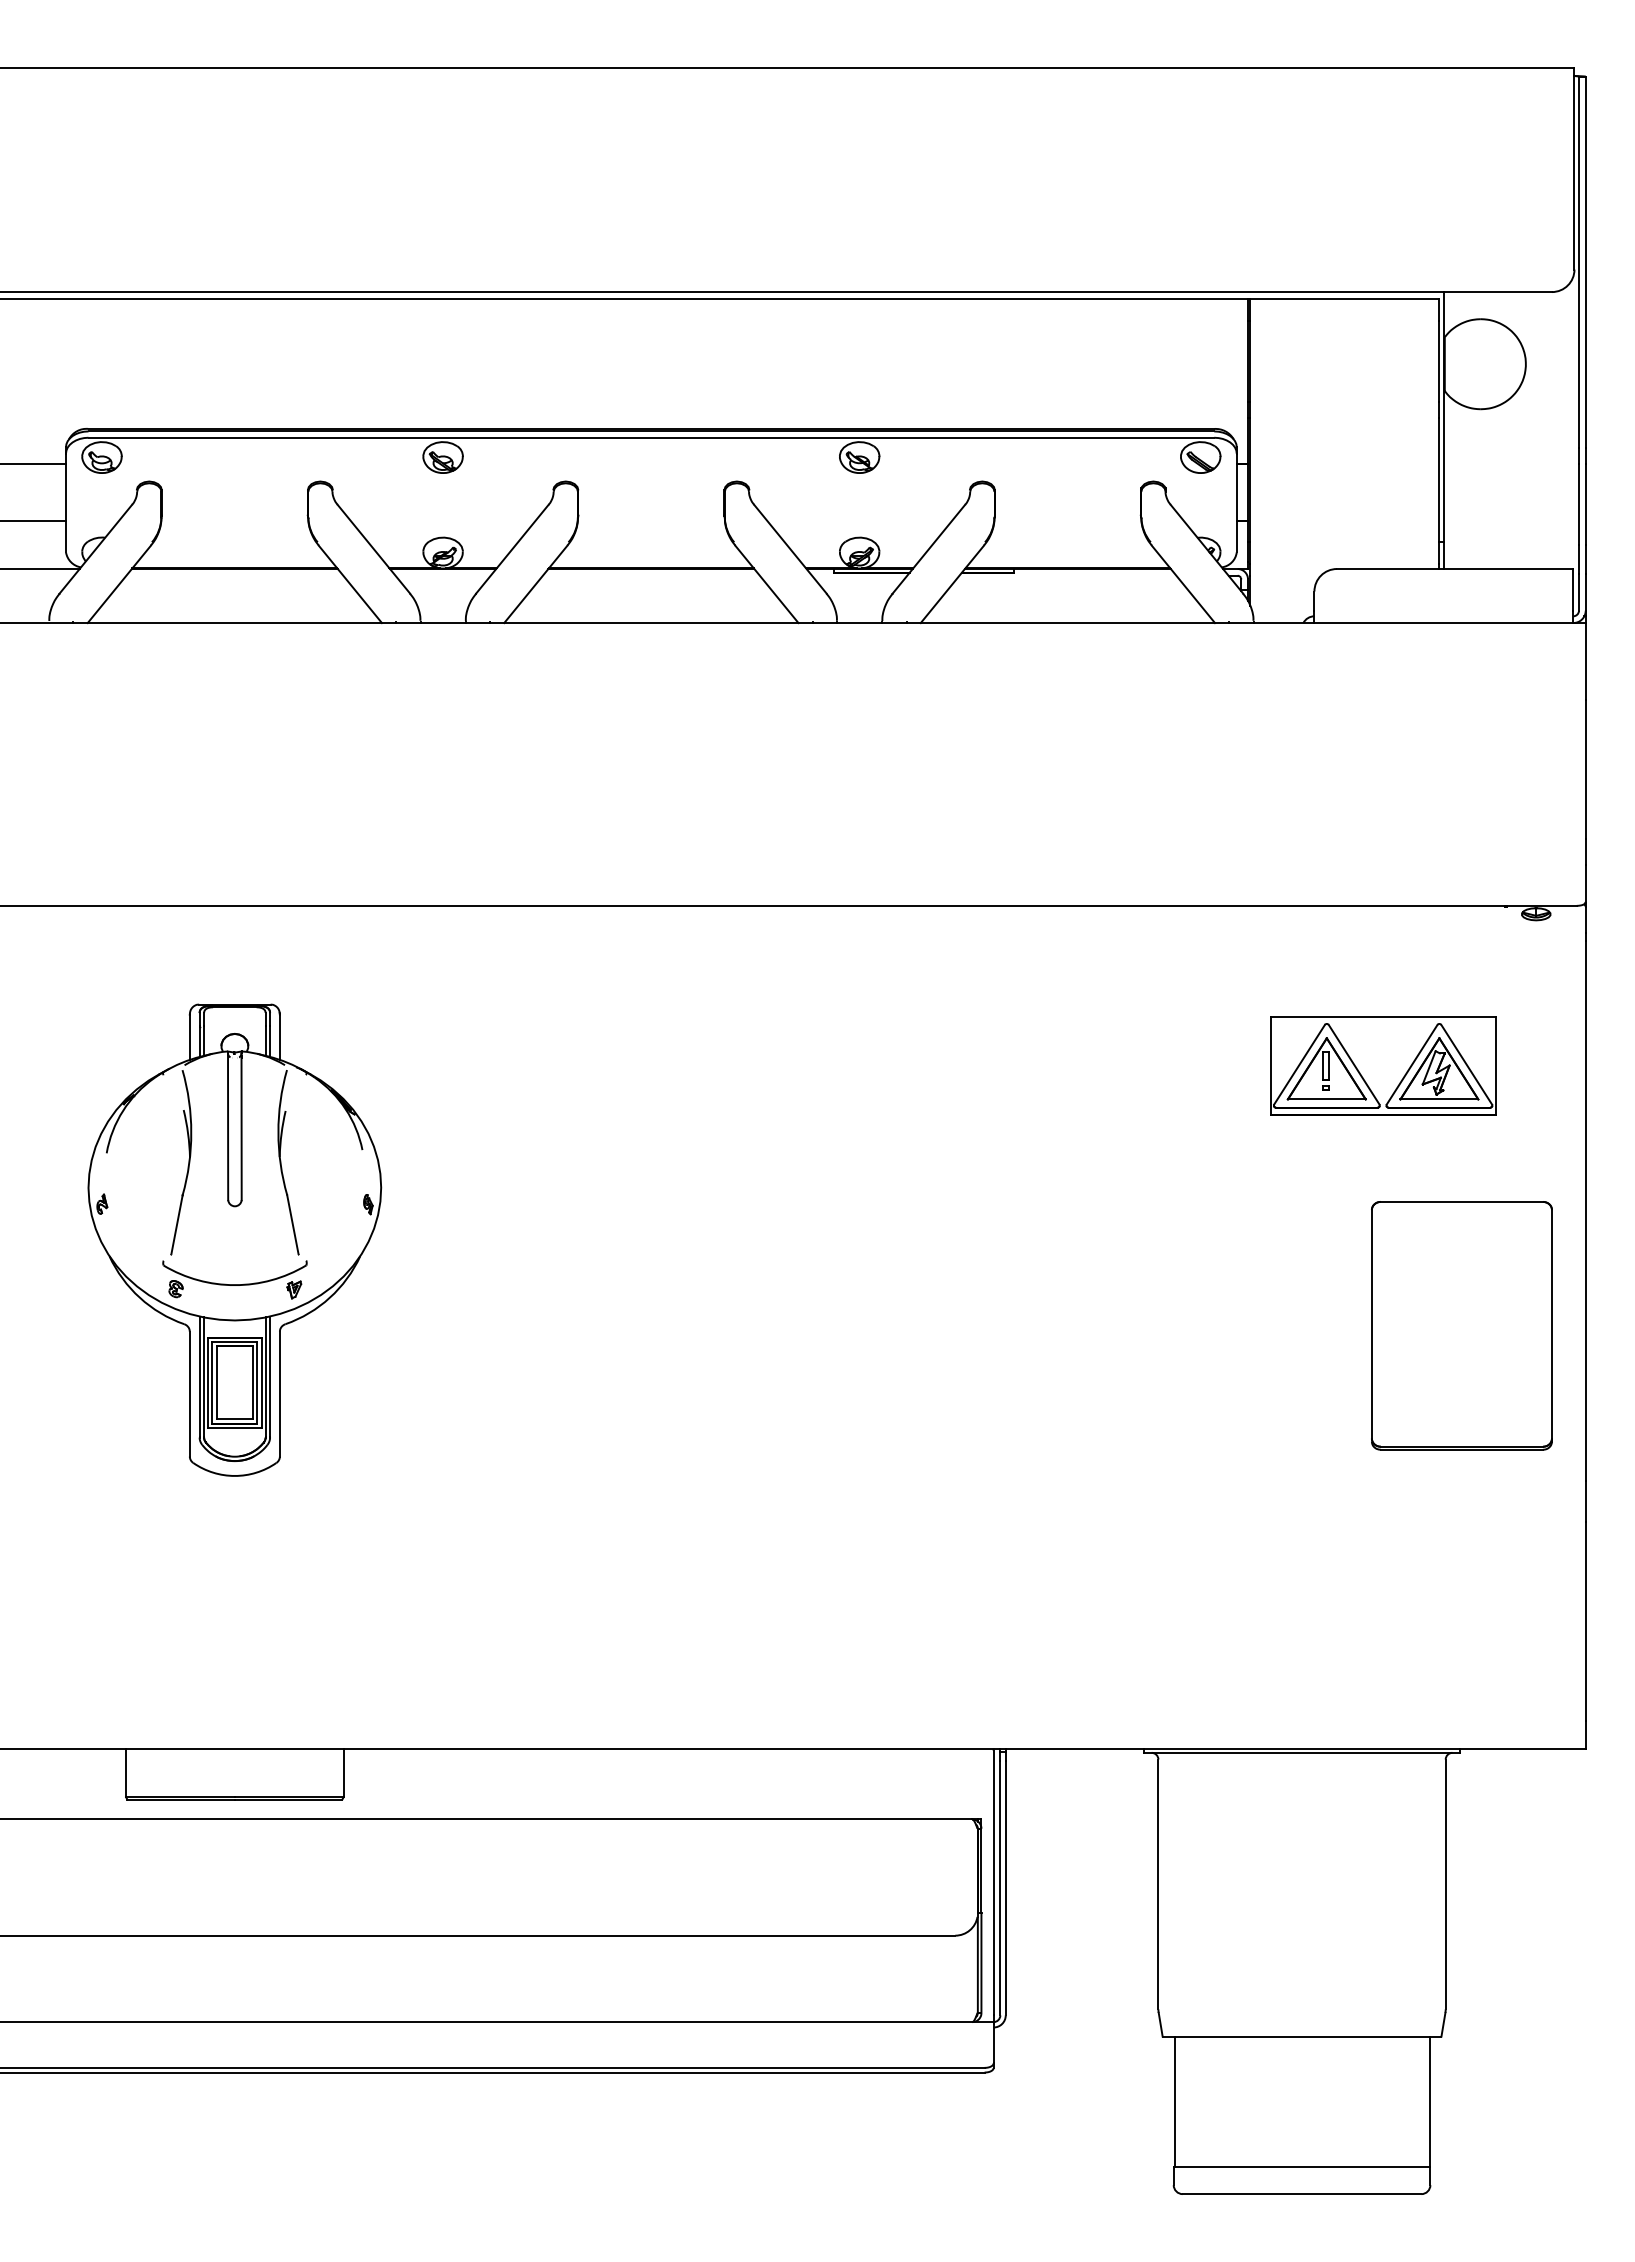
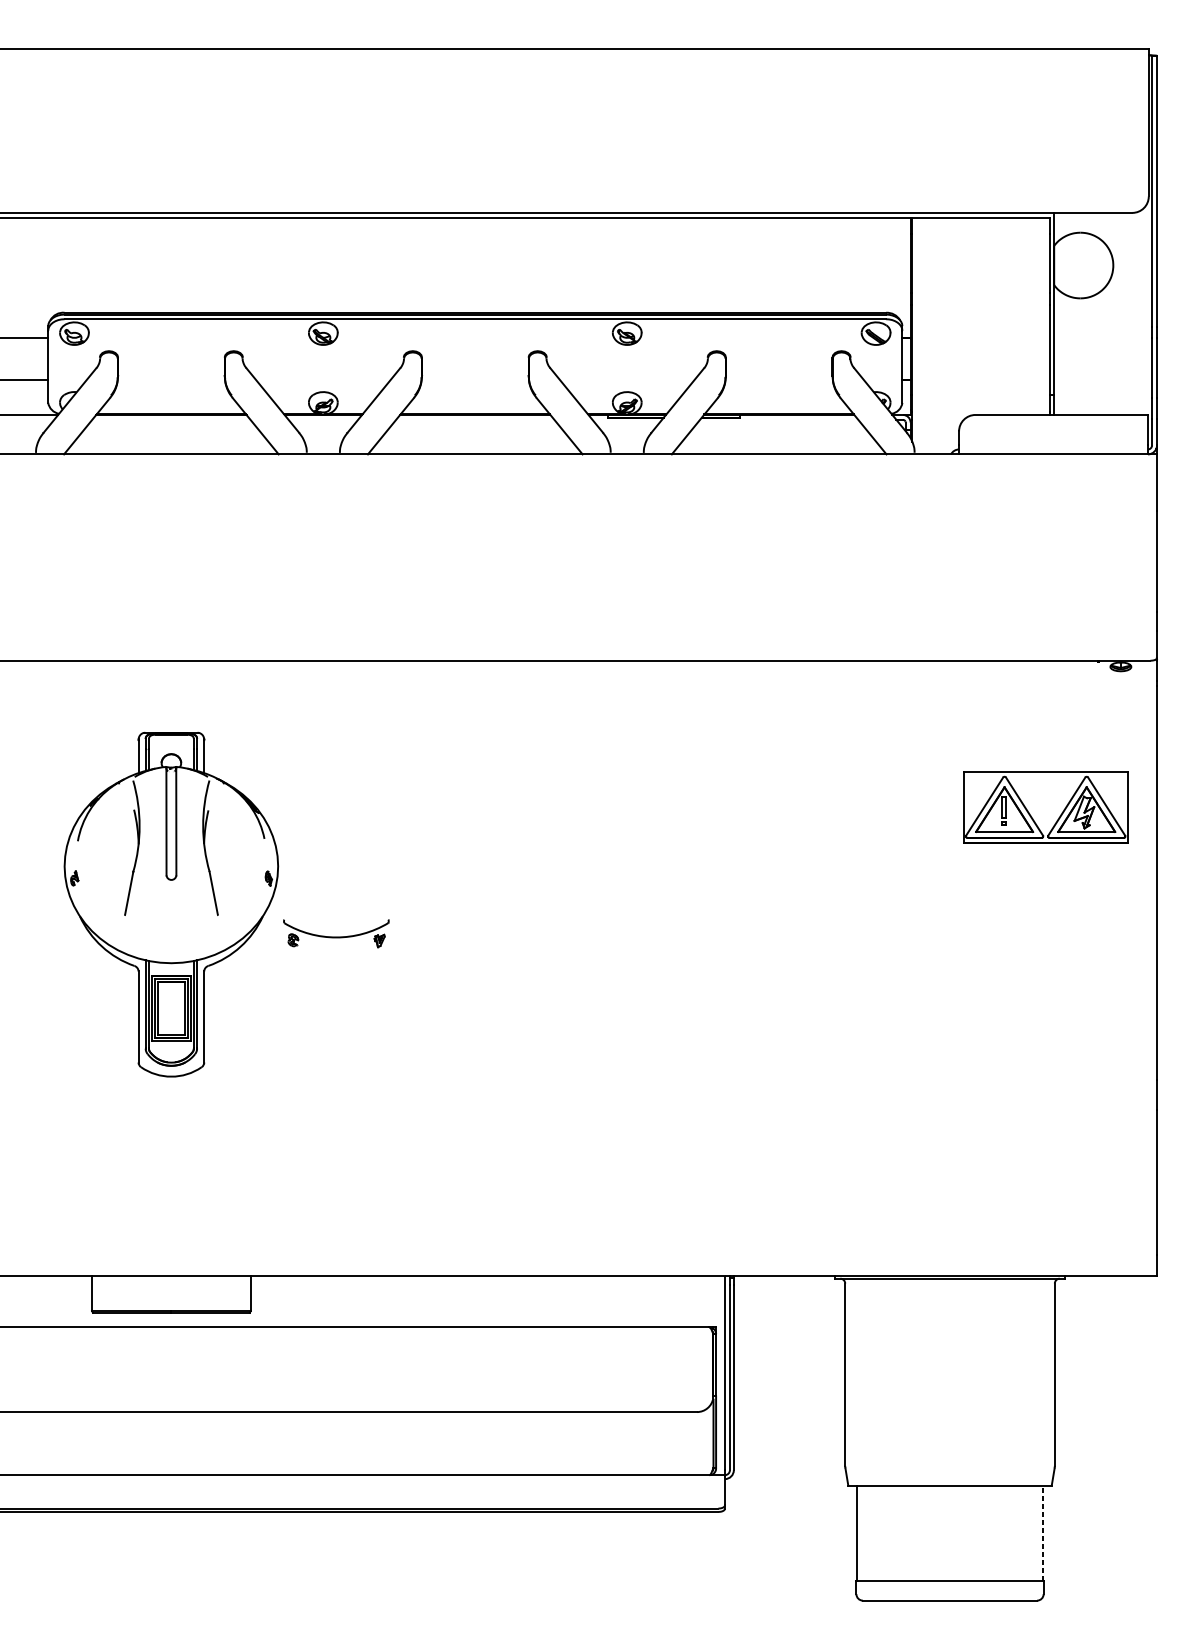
part: (1383, 1065) -> (1045, 807), moved
part: (234, 1279) -> (336, 933), moved
part: (1461, 1325) -> (1066, 966), removed
line: (1429, 2101) -> (1043, 1533), solid -> dashed

